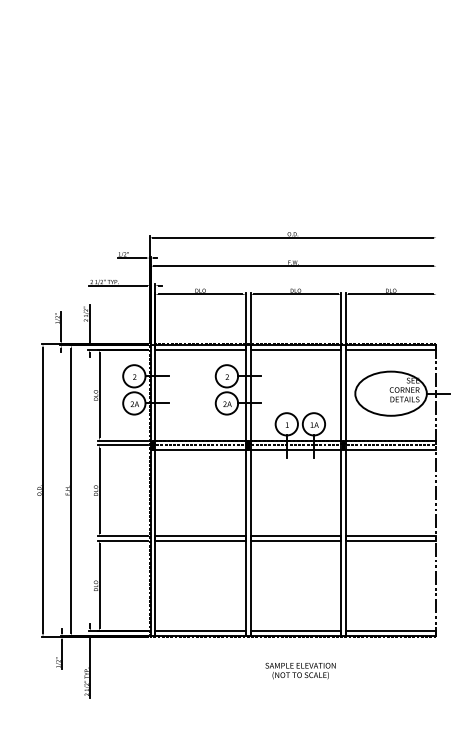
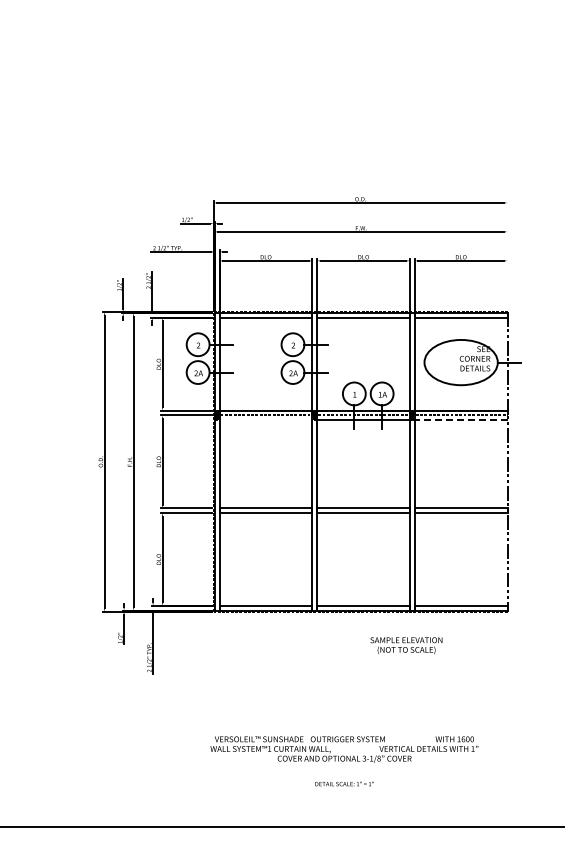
line: (200, 450) -> (265, 420), removed
line: (389, 450) -> (459, 420), solid -> dashed
text: (300, 670) -> (406, 645), moved

